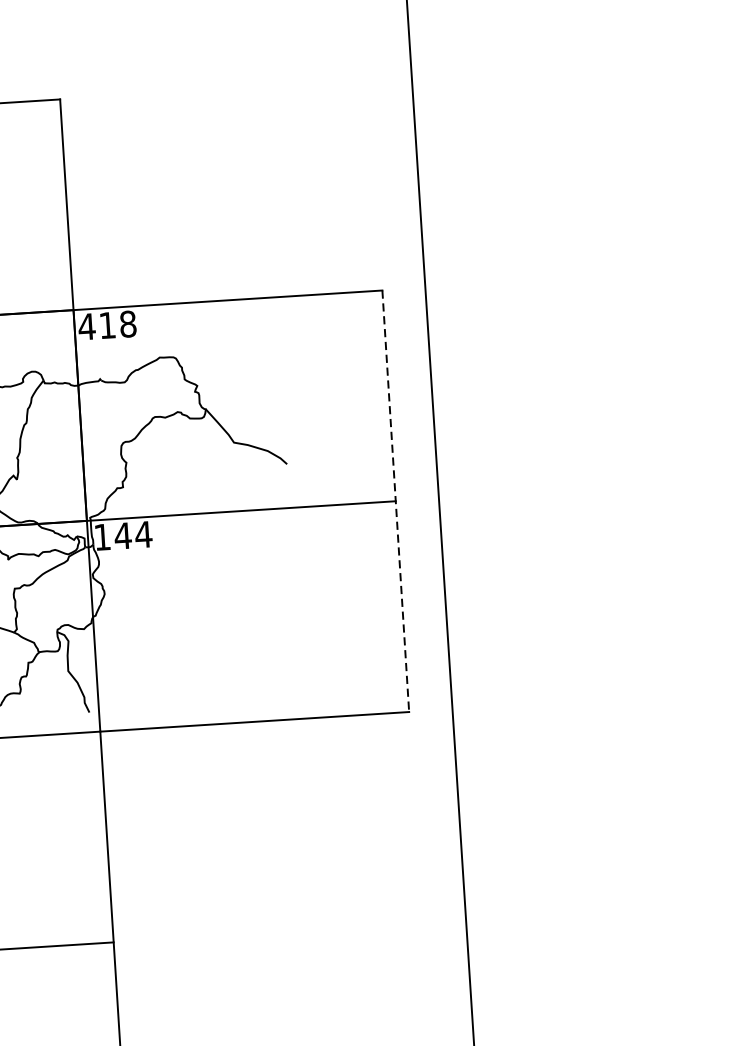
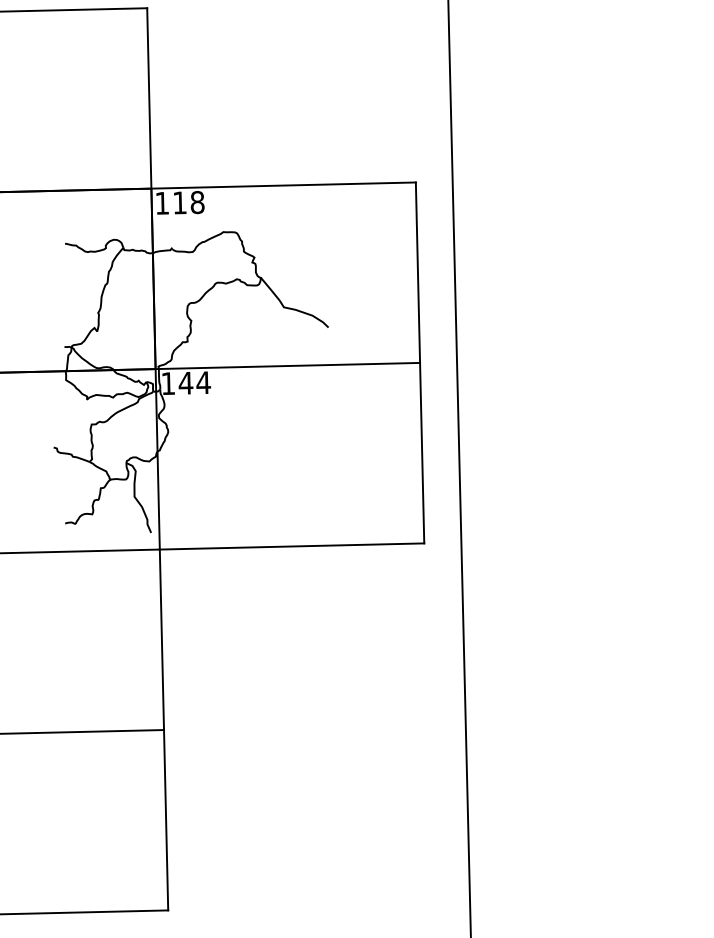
text: (87, 326) -> (162, 203), 418 -> 118
line: (396, 500) -> (420, 362), dashed -> solid

